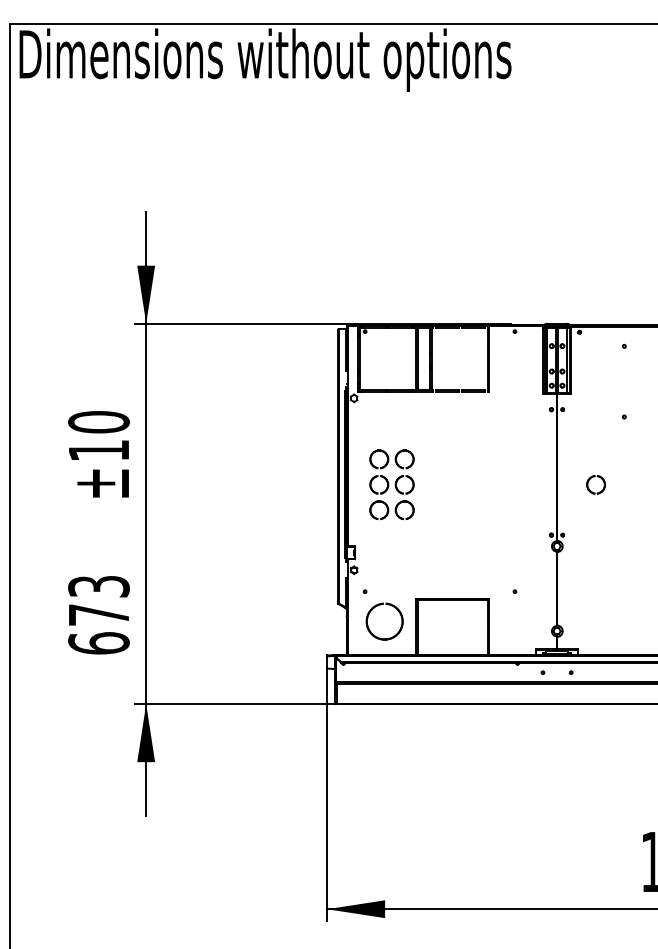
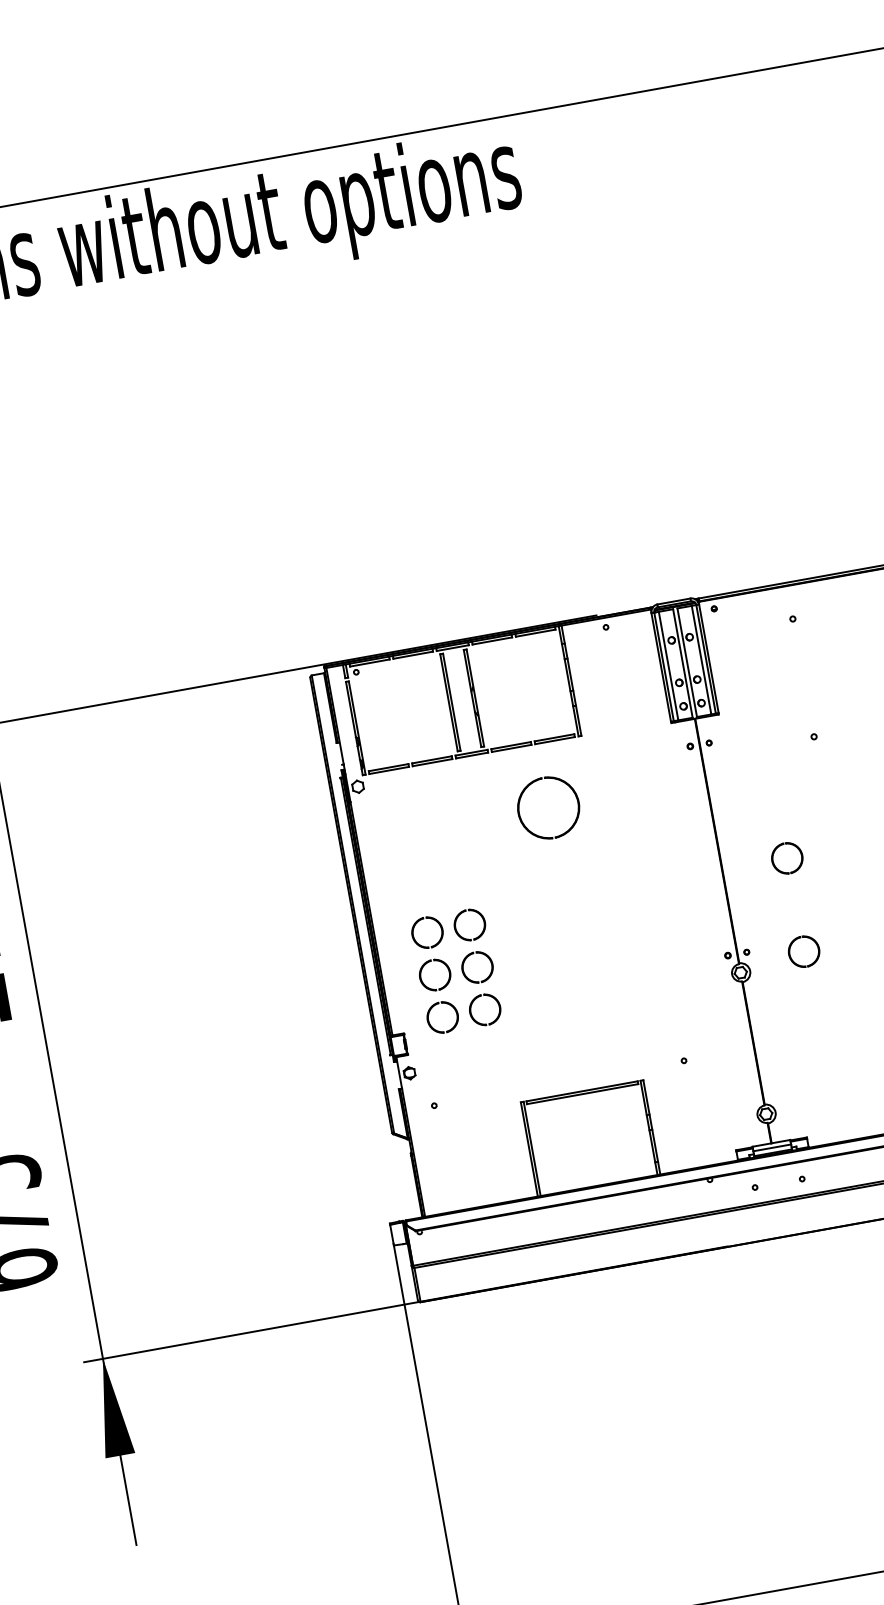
part: (391, 484) -> (455, 970), moved
part: (595, 540) -> (802, 951), added
part: (381, 605) -> (538, 782), moved

